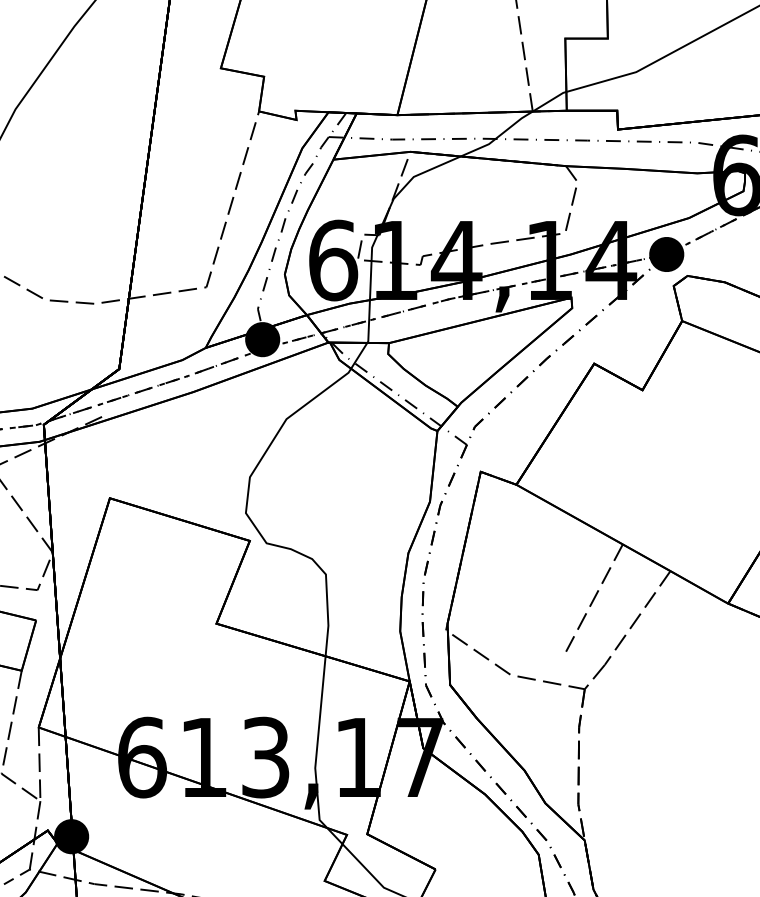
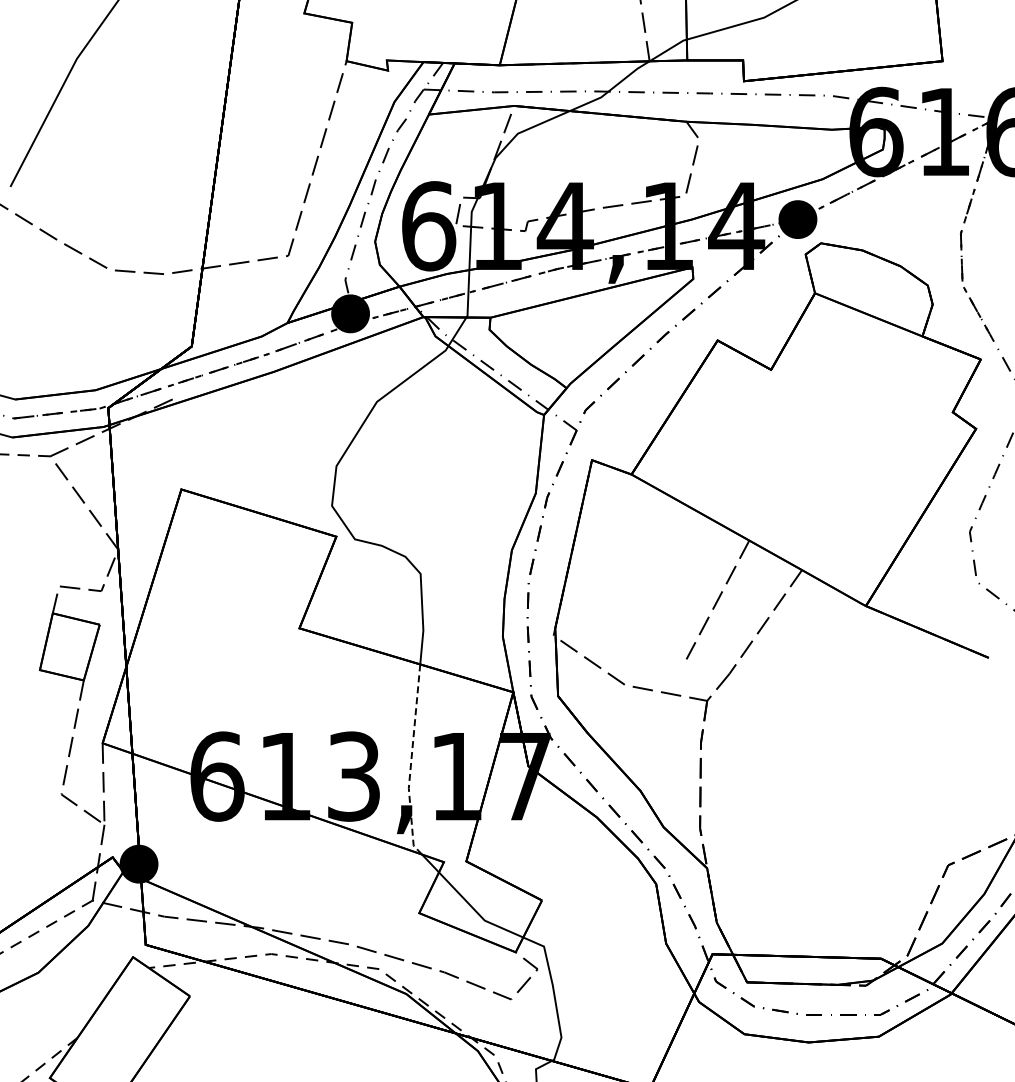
line: (317, 744) -> (411, 762), solid -> dashed

